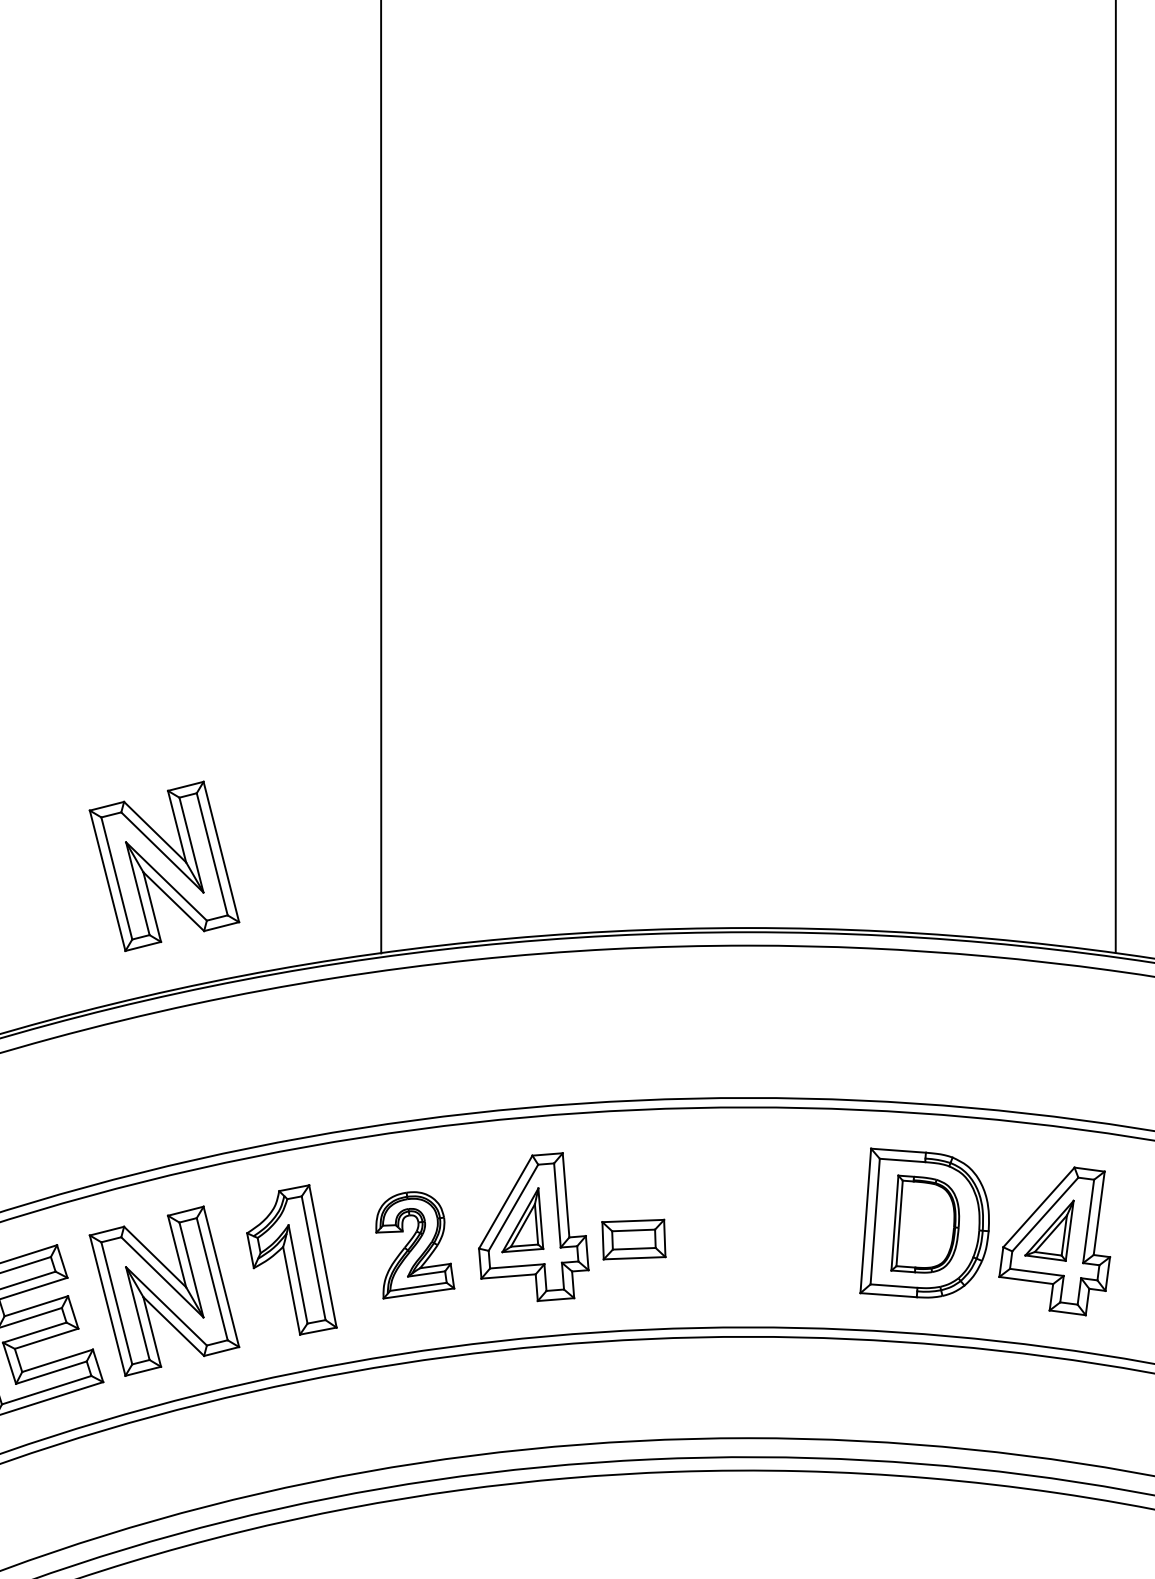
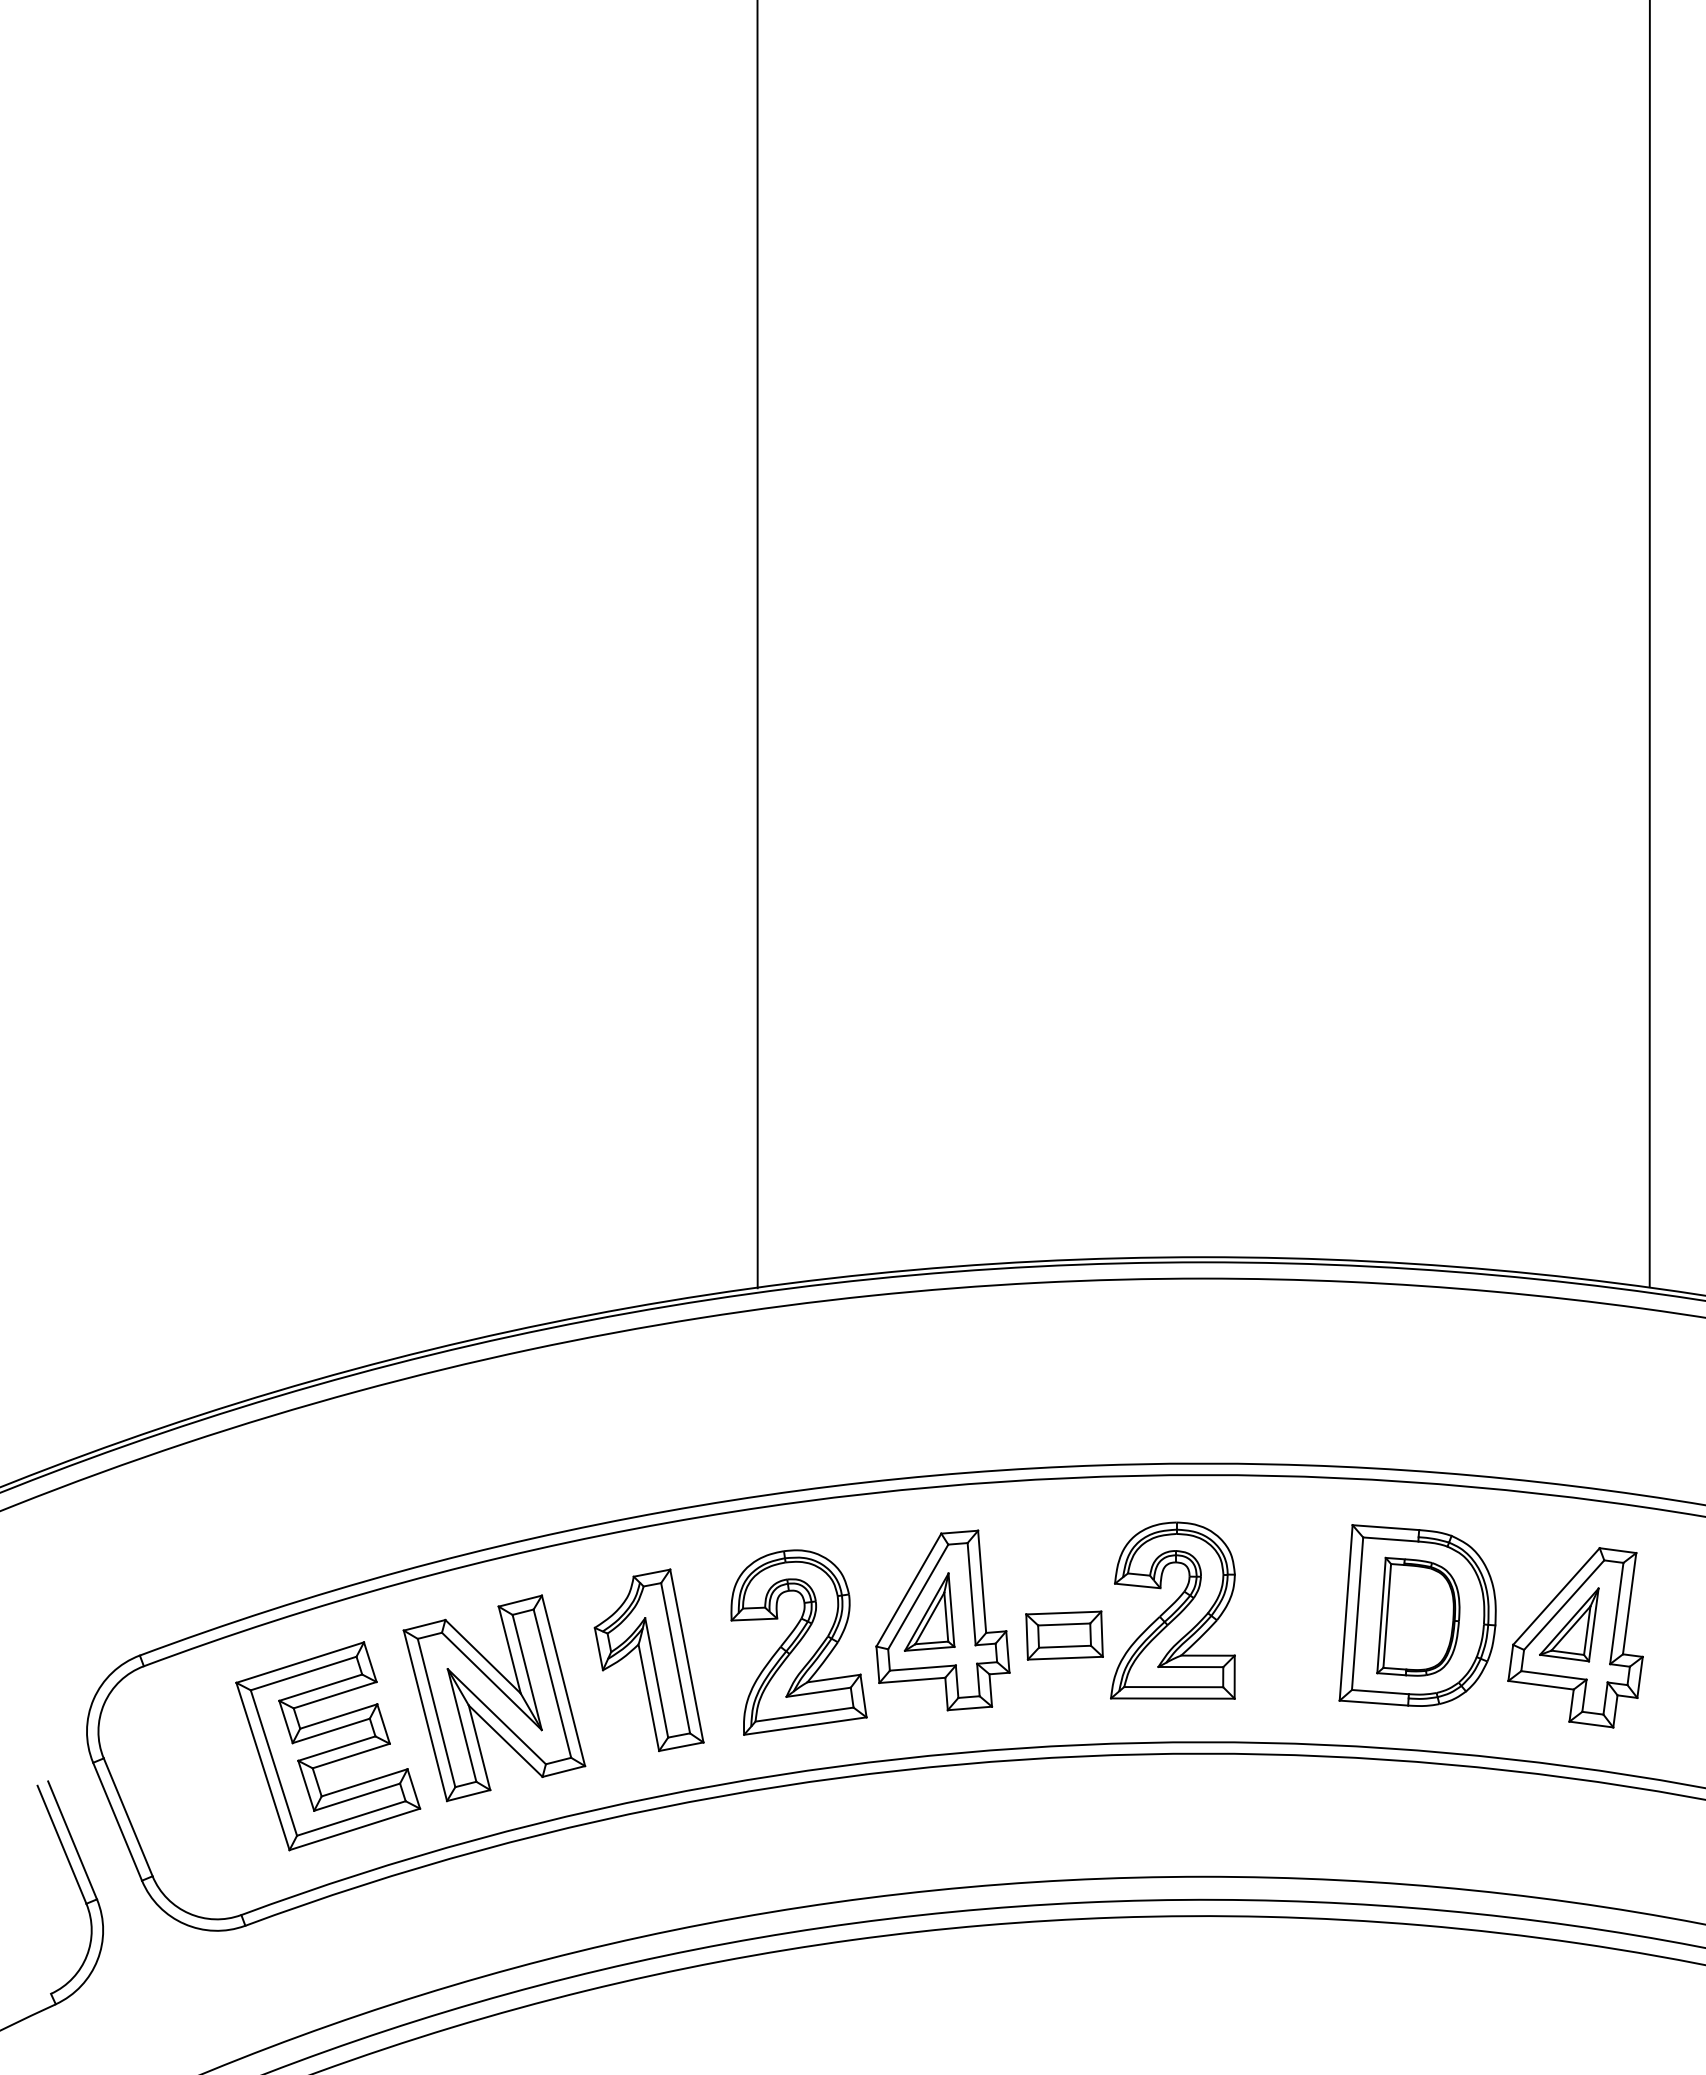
part: (164, 866) -> (494, 1182), removed
part: (722, 1218) -> (1172, 1610), added
part: (414, 1245) -> (798, 1642), size x1.43

